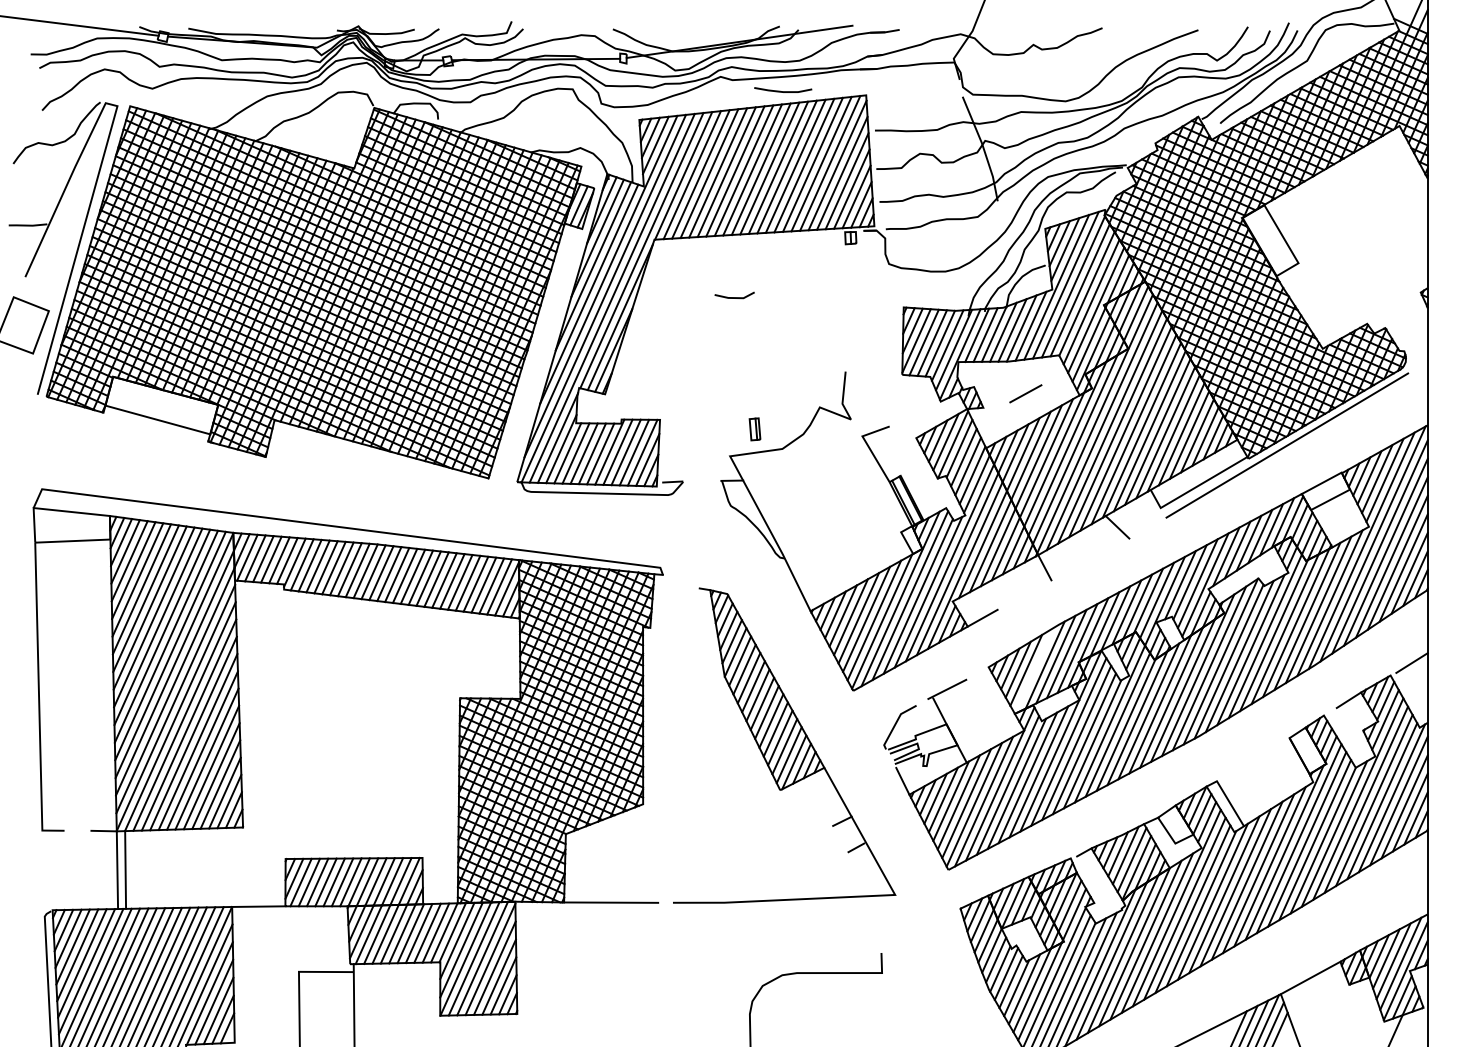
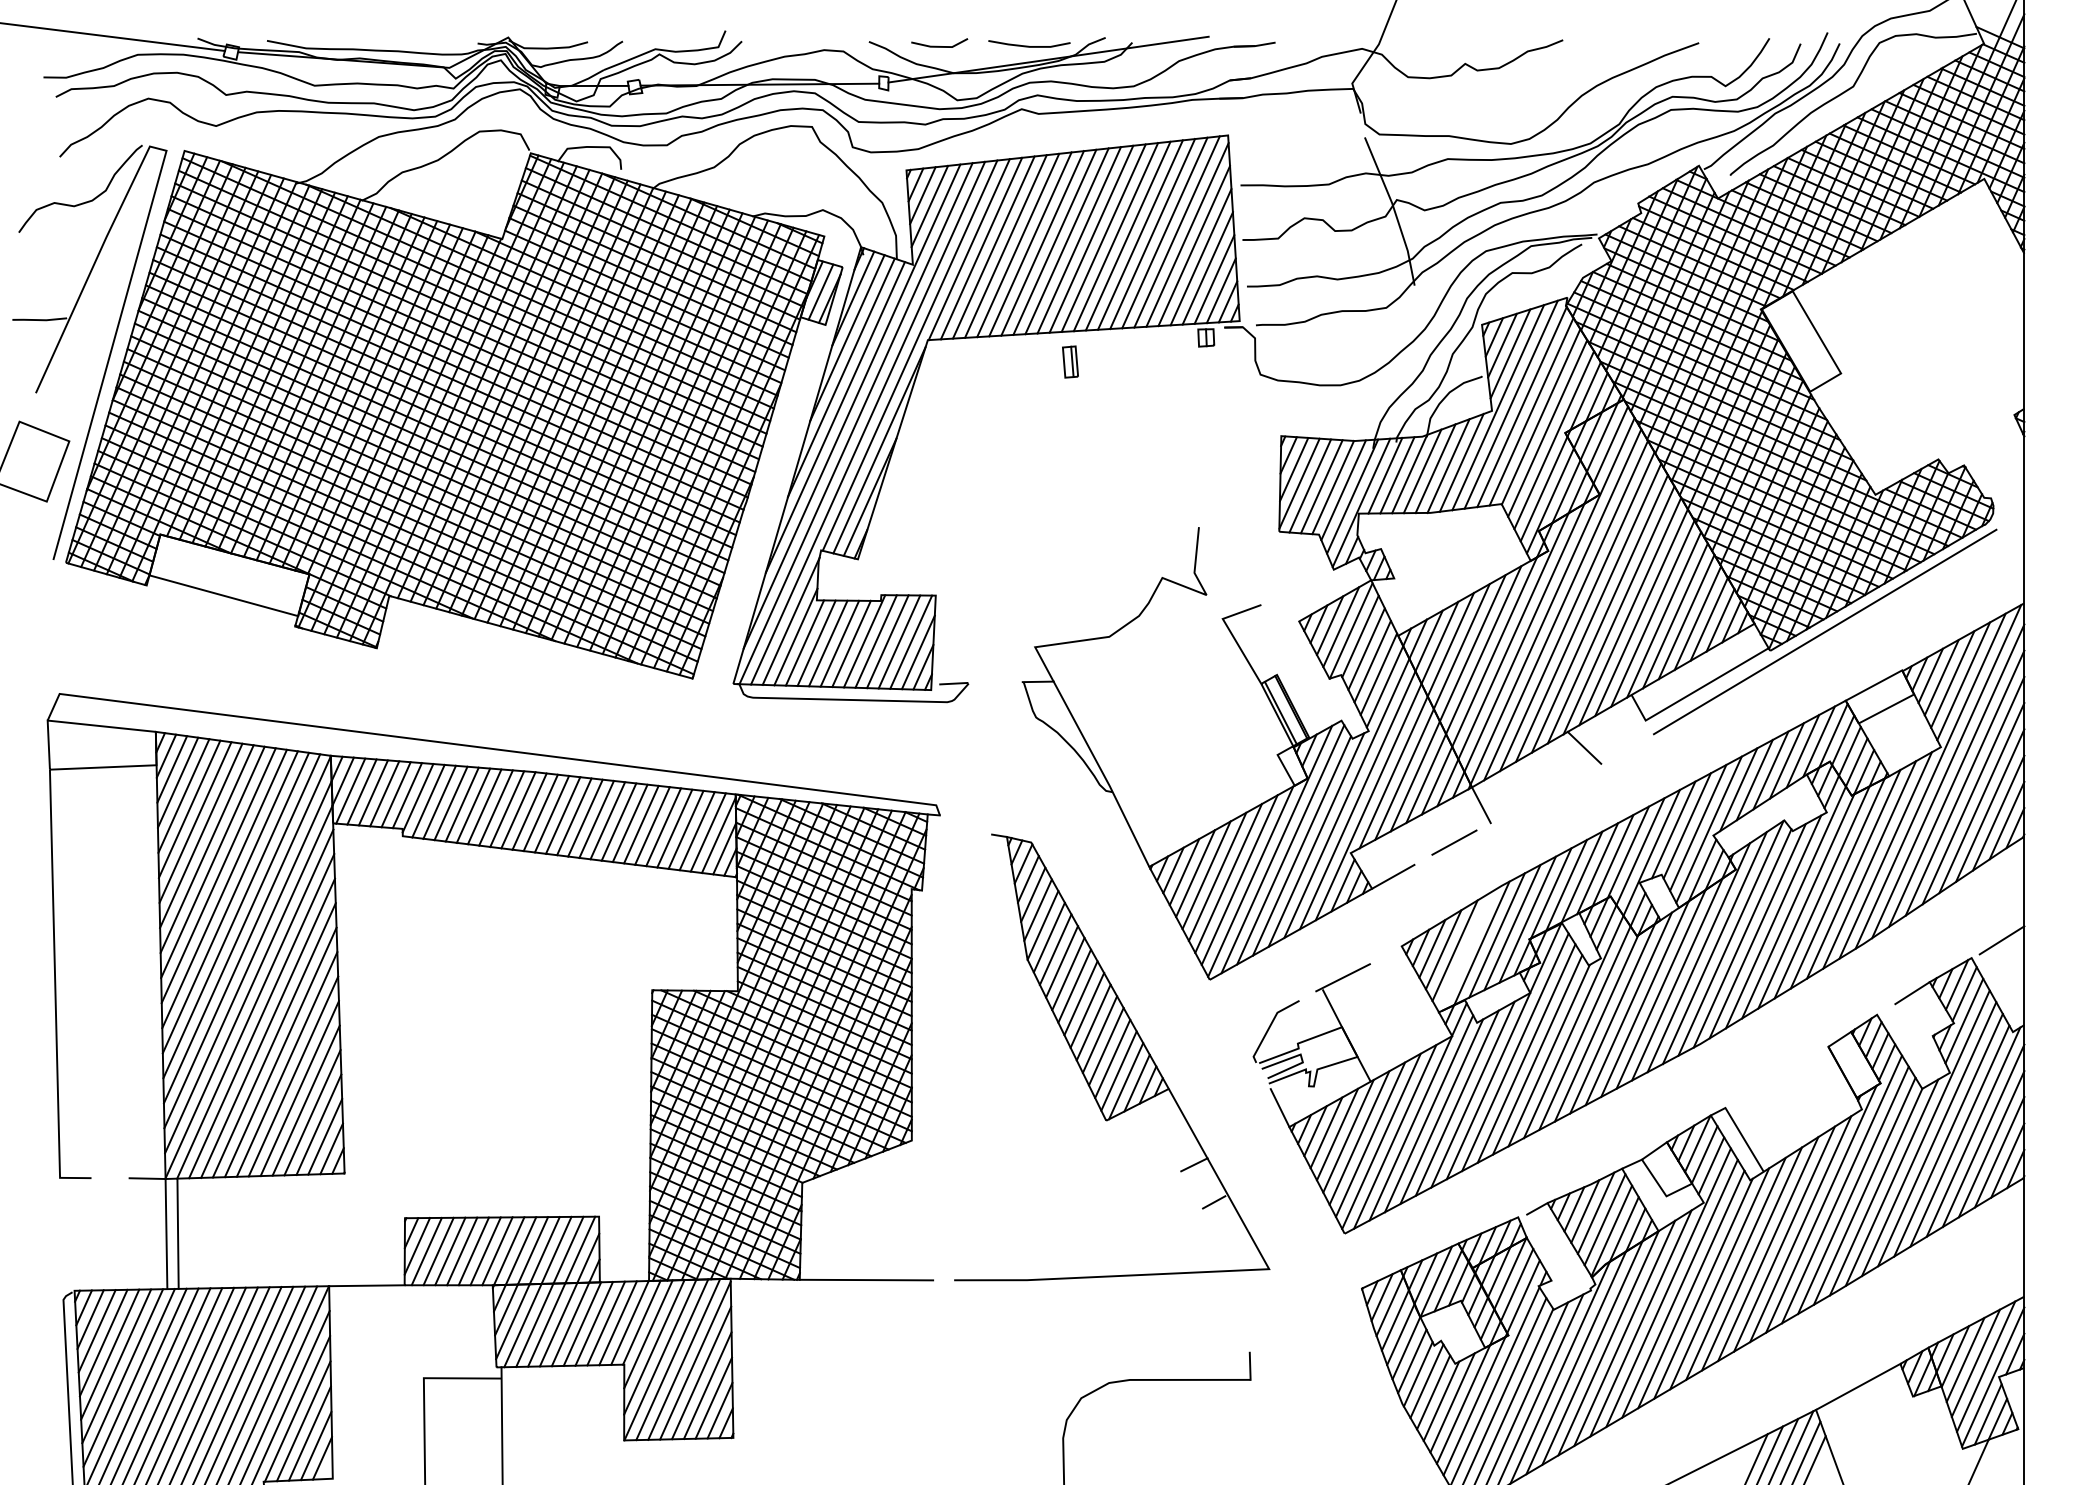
line: (782, 91) -> (1028, 45), moved
line: (733, 297) -> (937, 45), moved
line: (1025, 393) -> (1454, 842), moved
part: (755, 428) -> (1070, 361), moved

